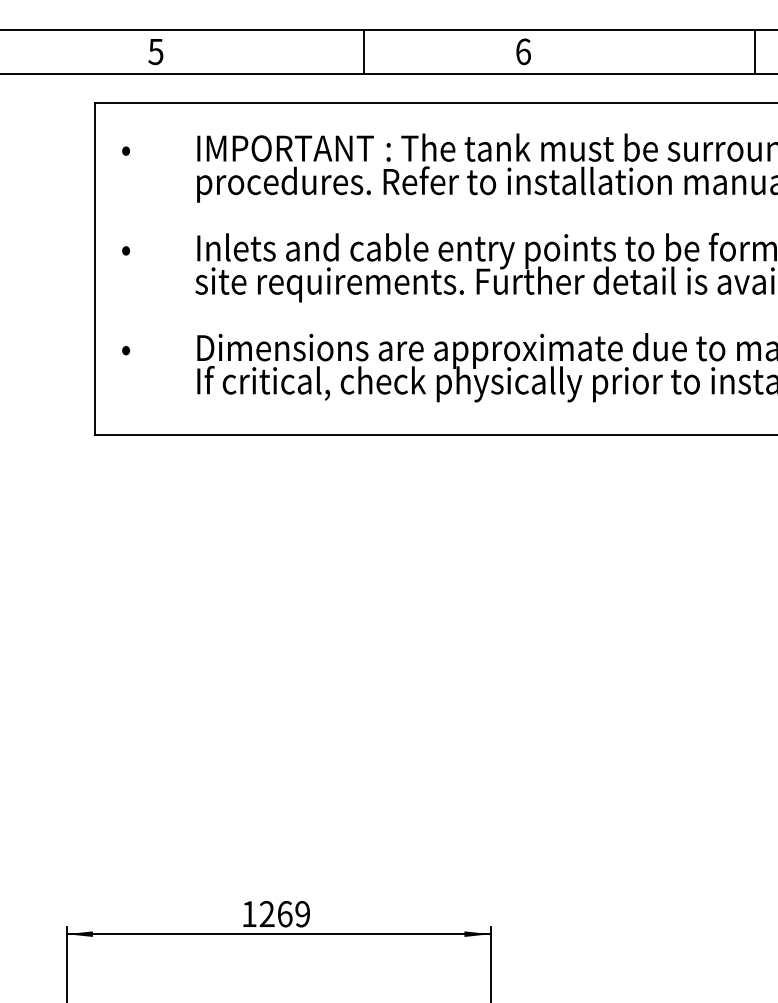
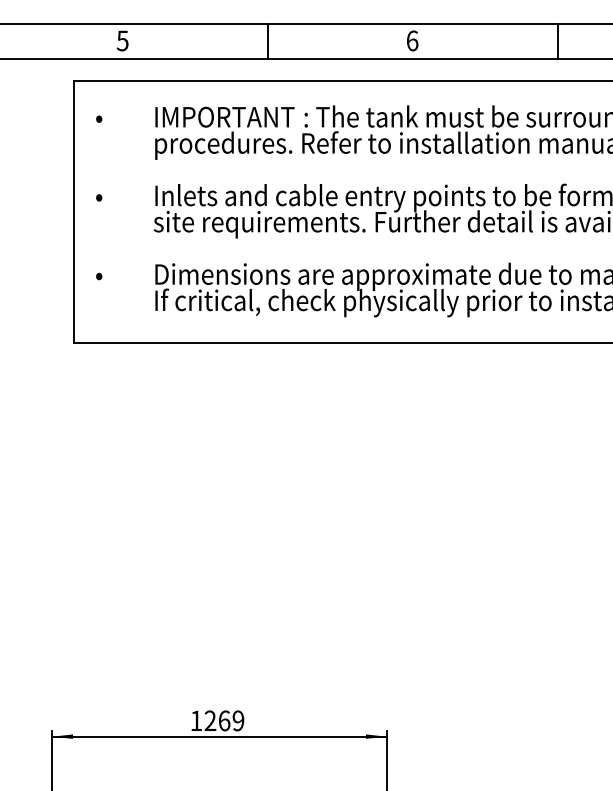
line: (364, 52) -> (268, 41), moved
line: (755, 52) -> (557, 41), moved

